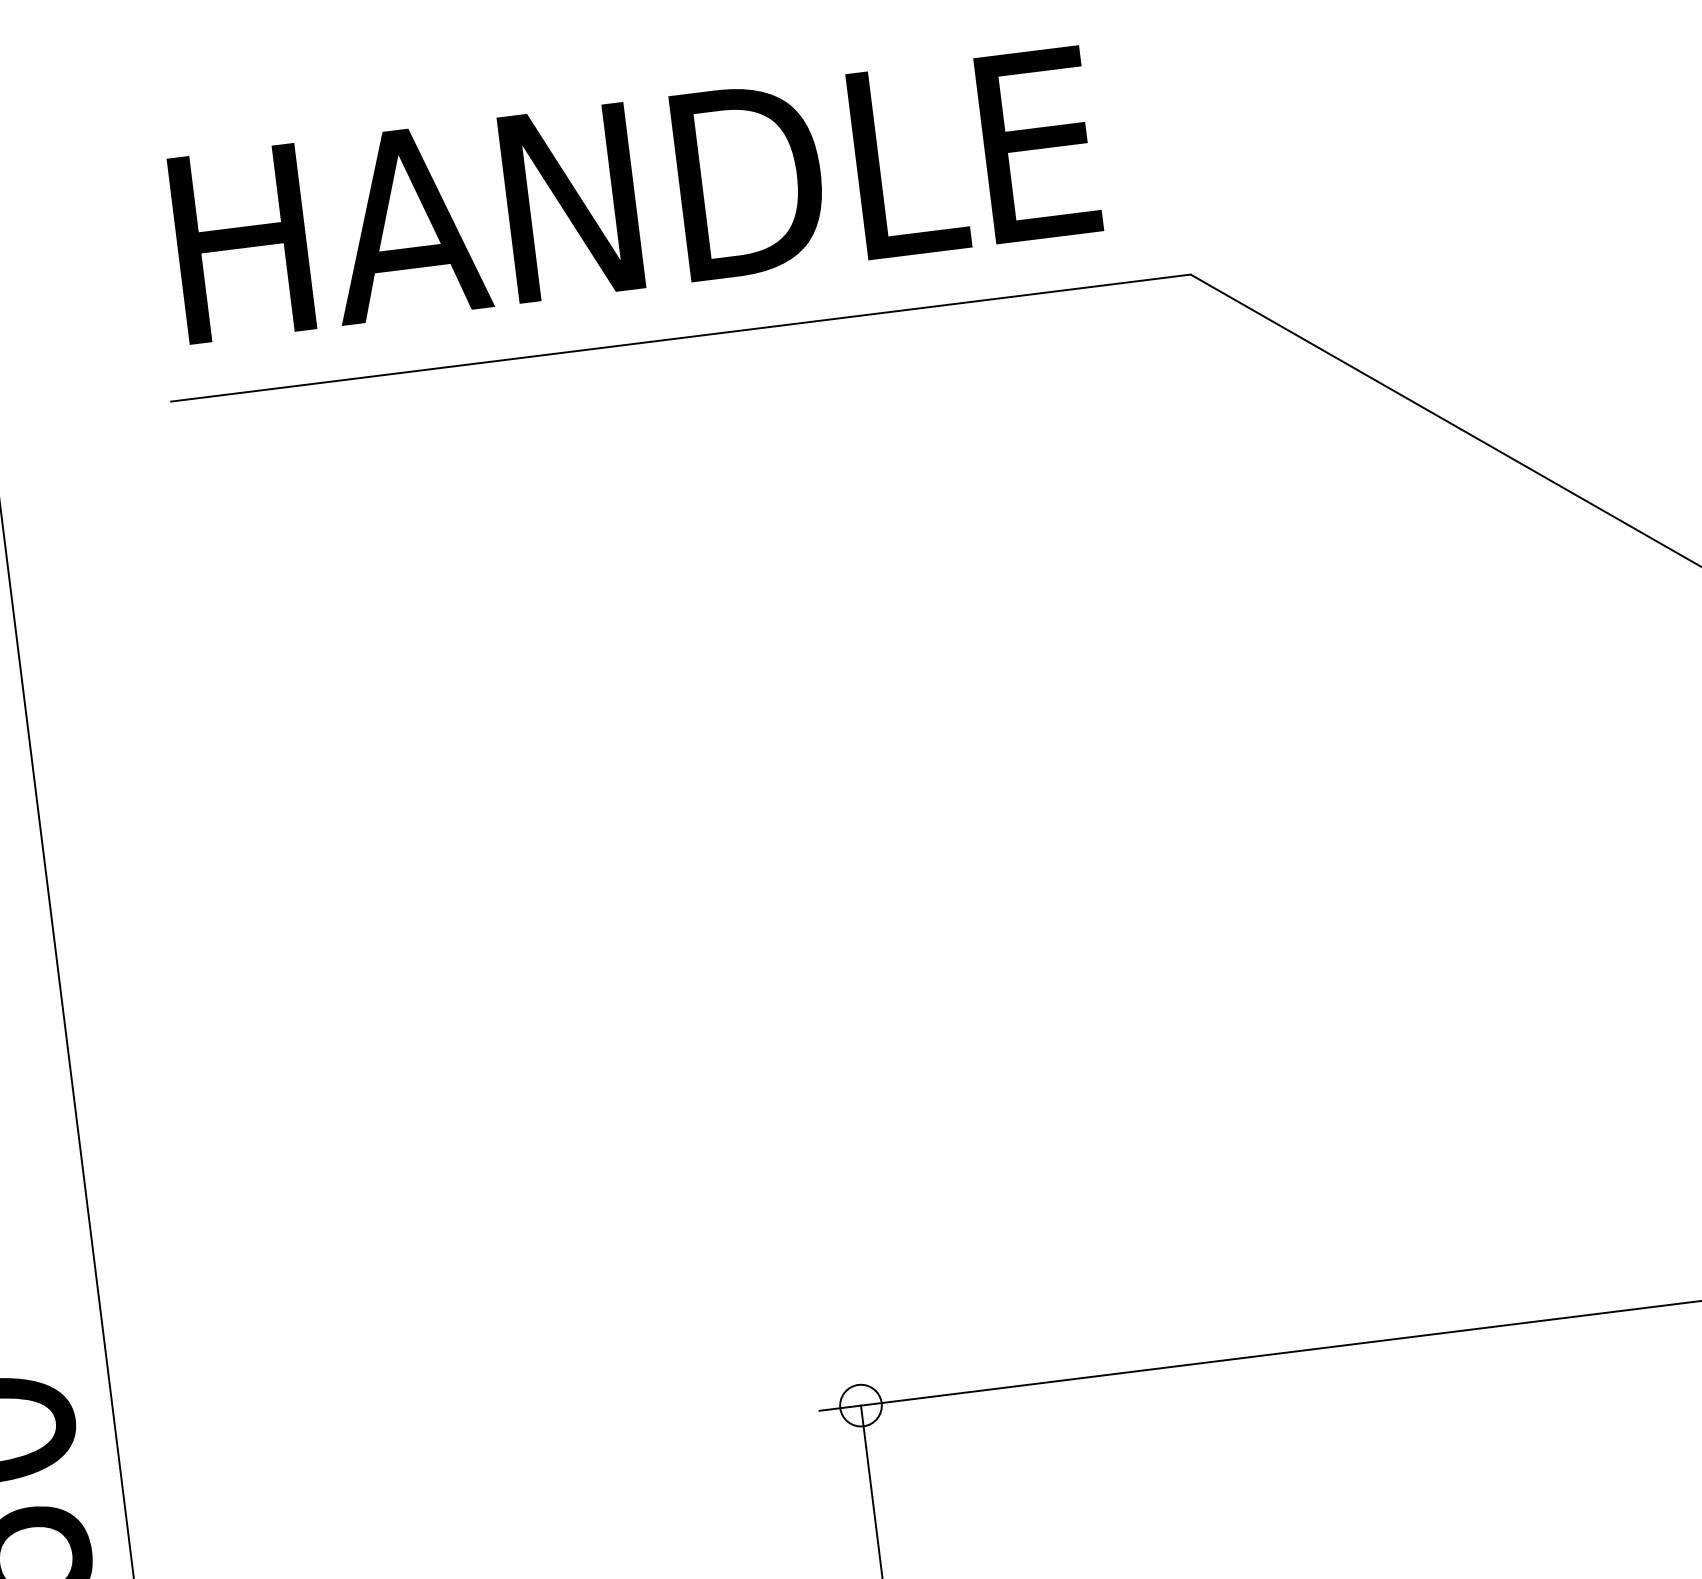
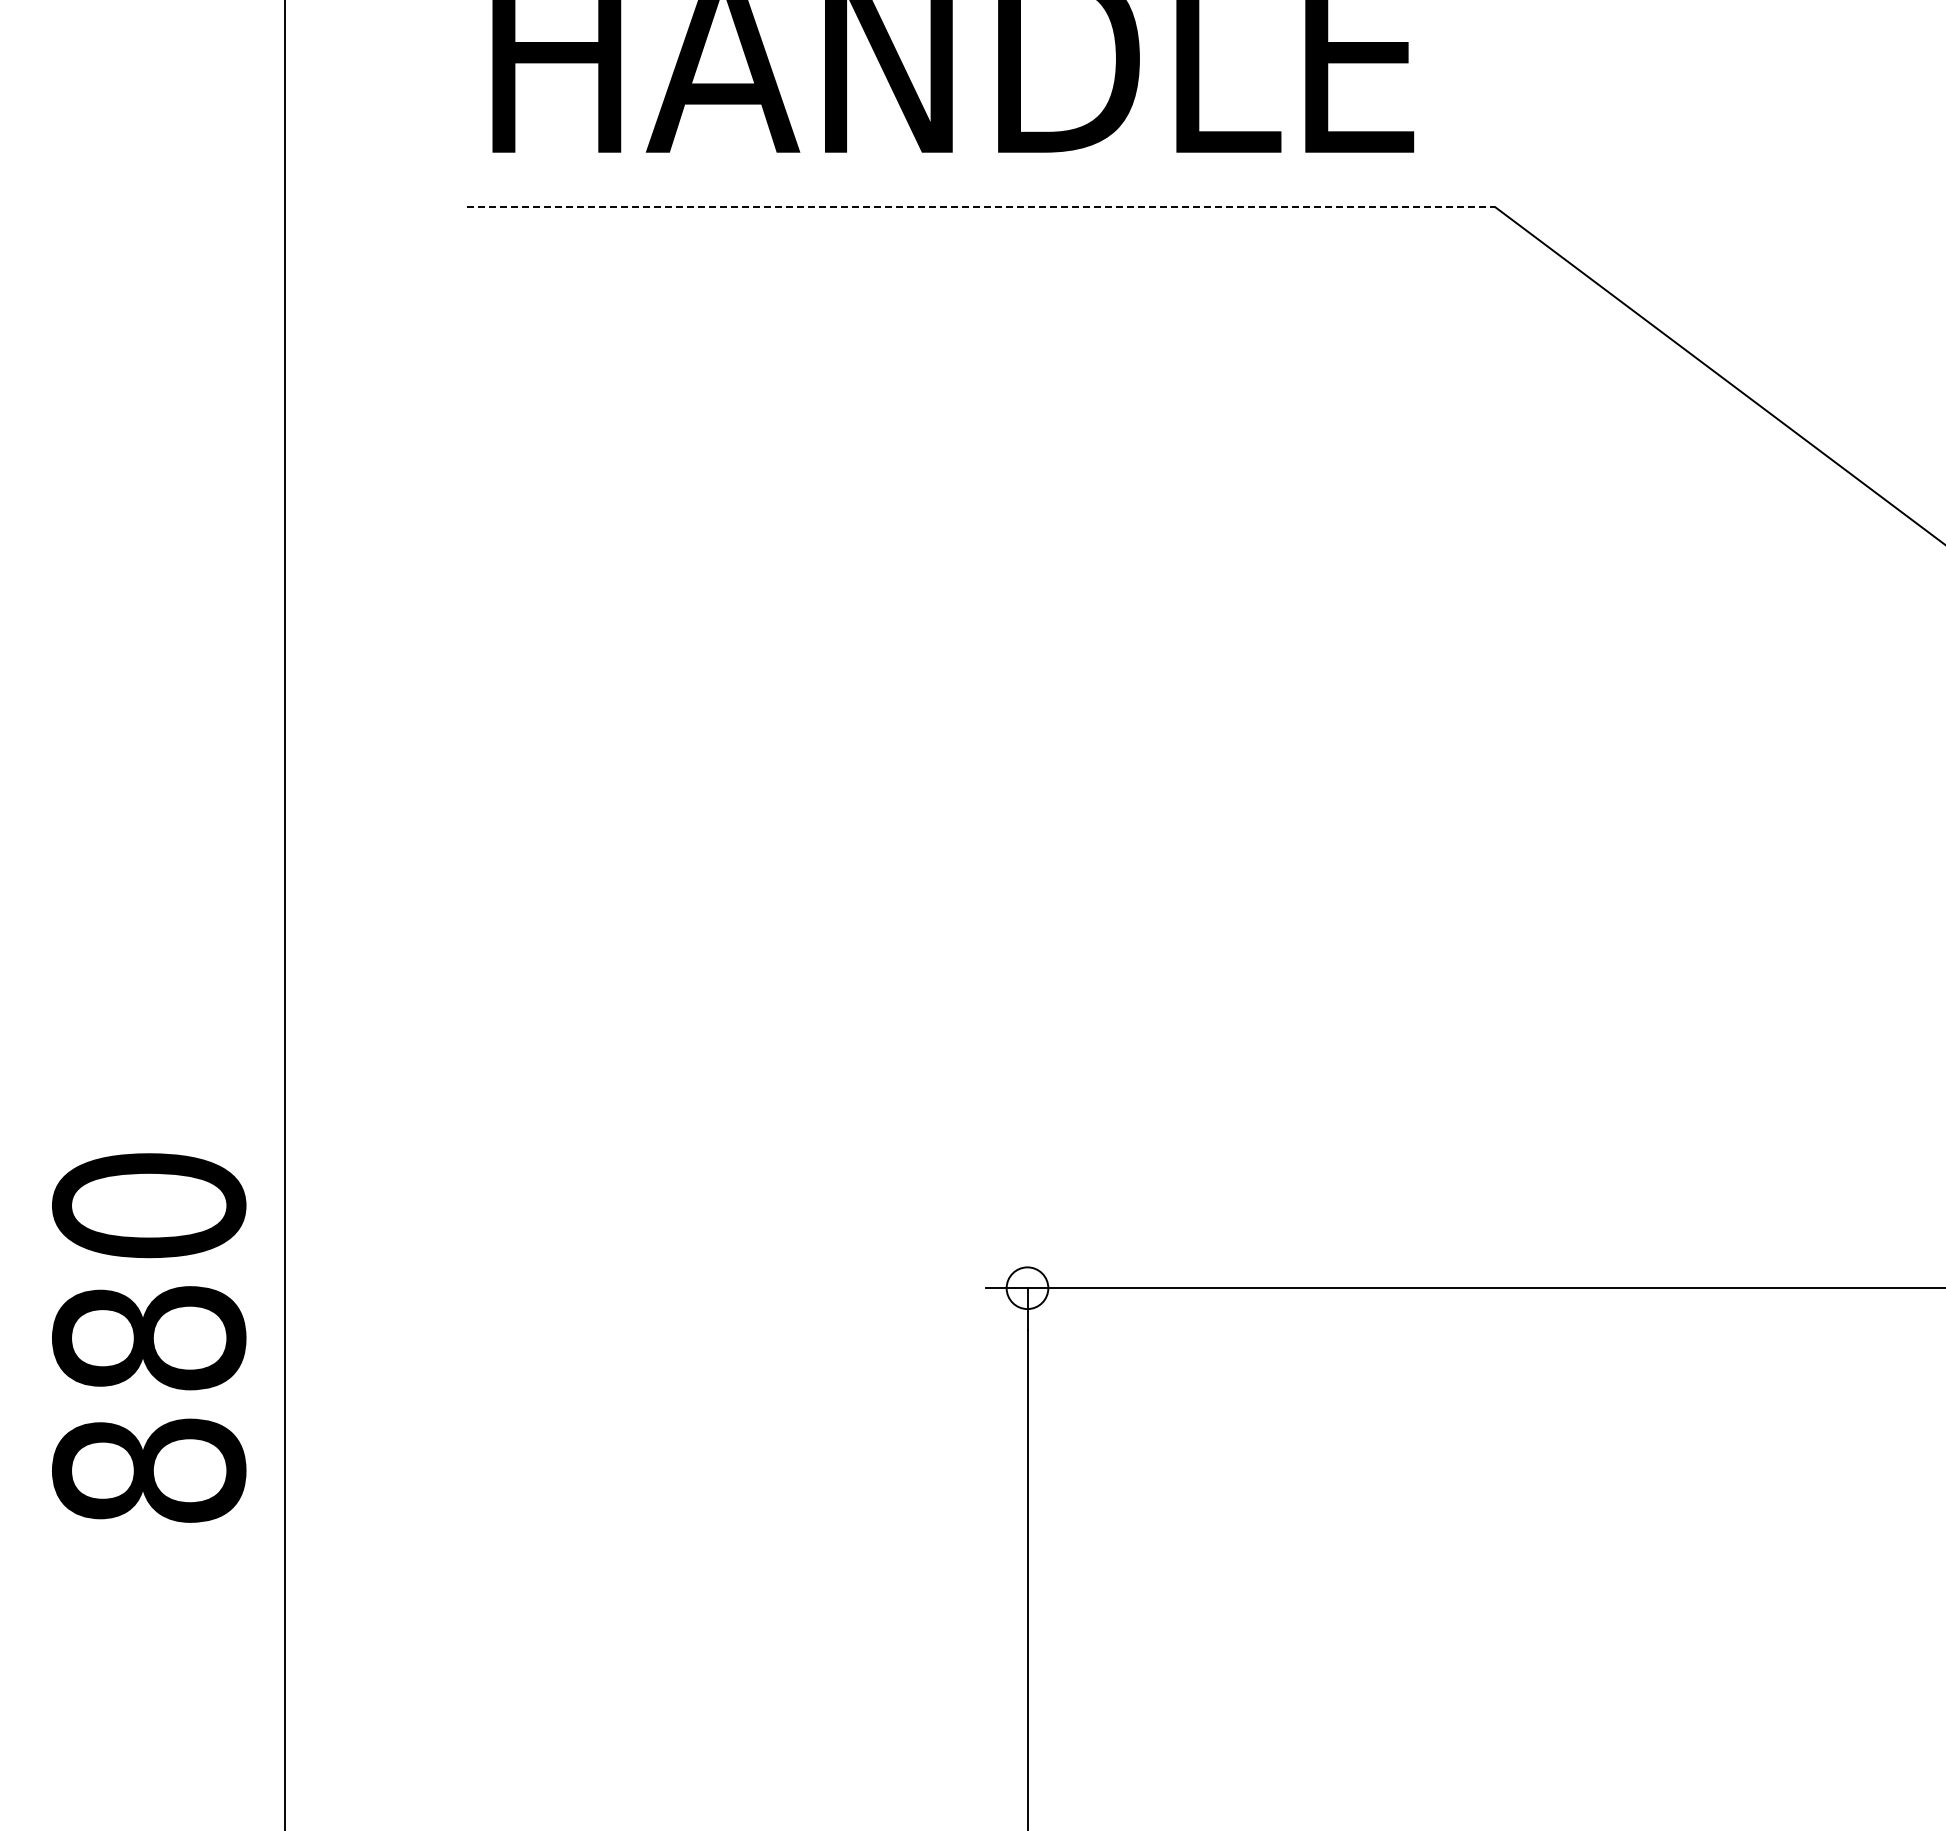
line: (680, 338) -> (980, 206), solid -> dashed

